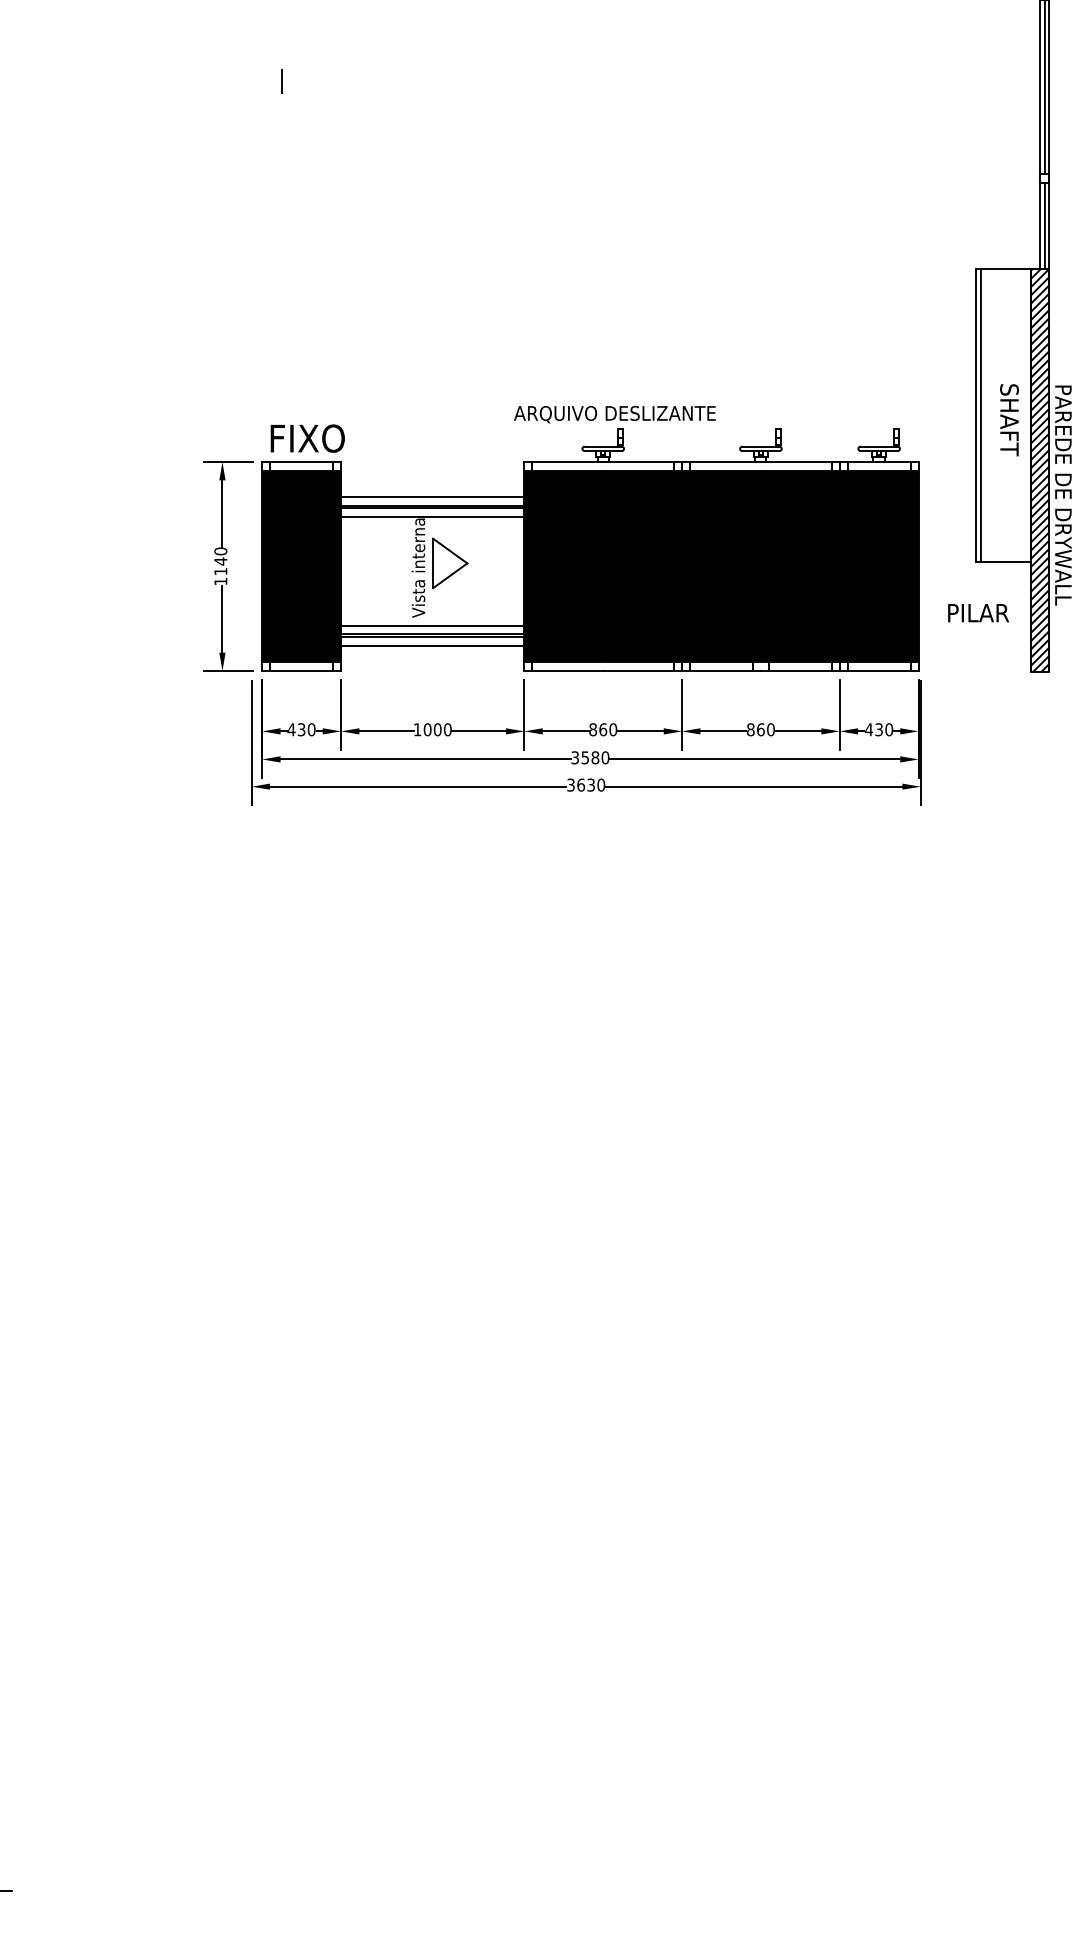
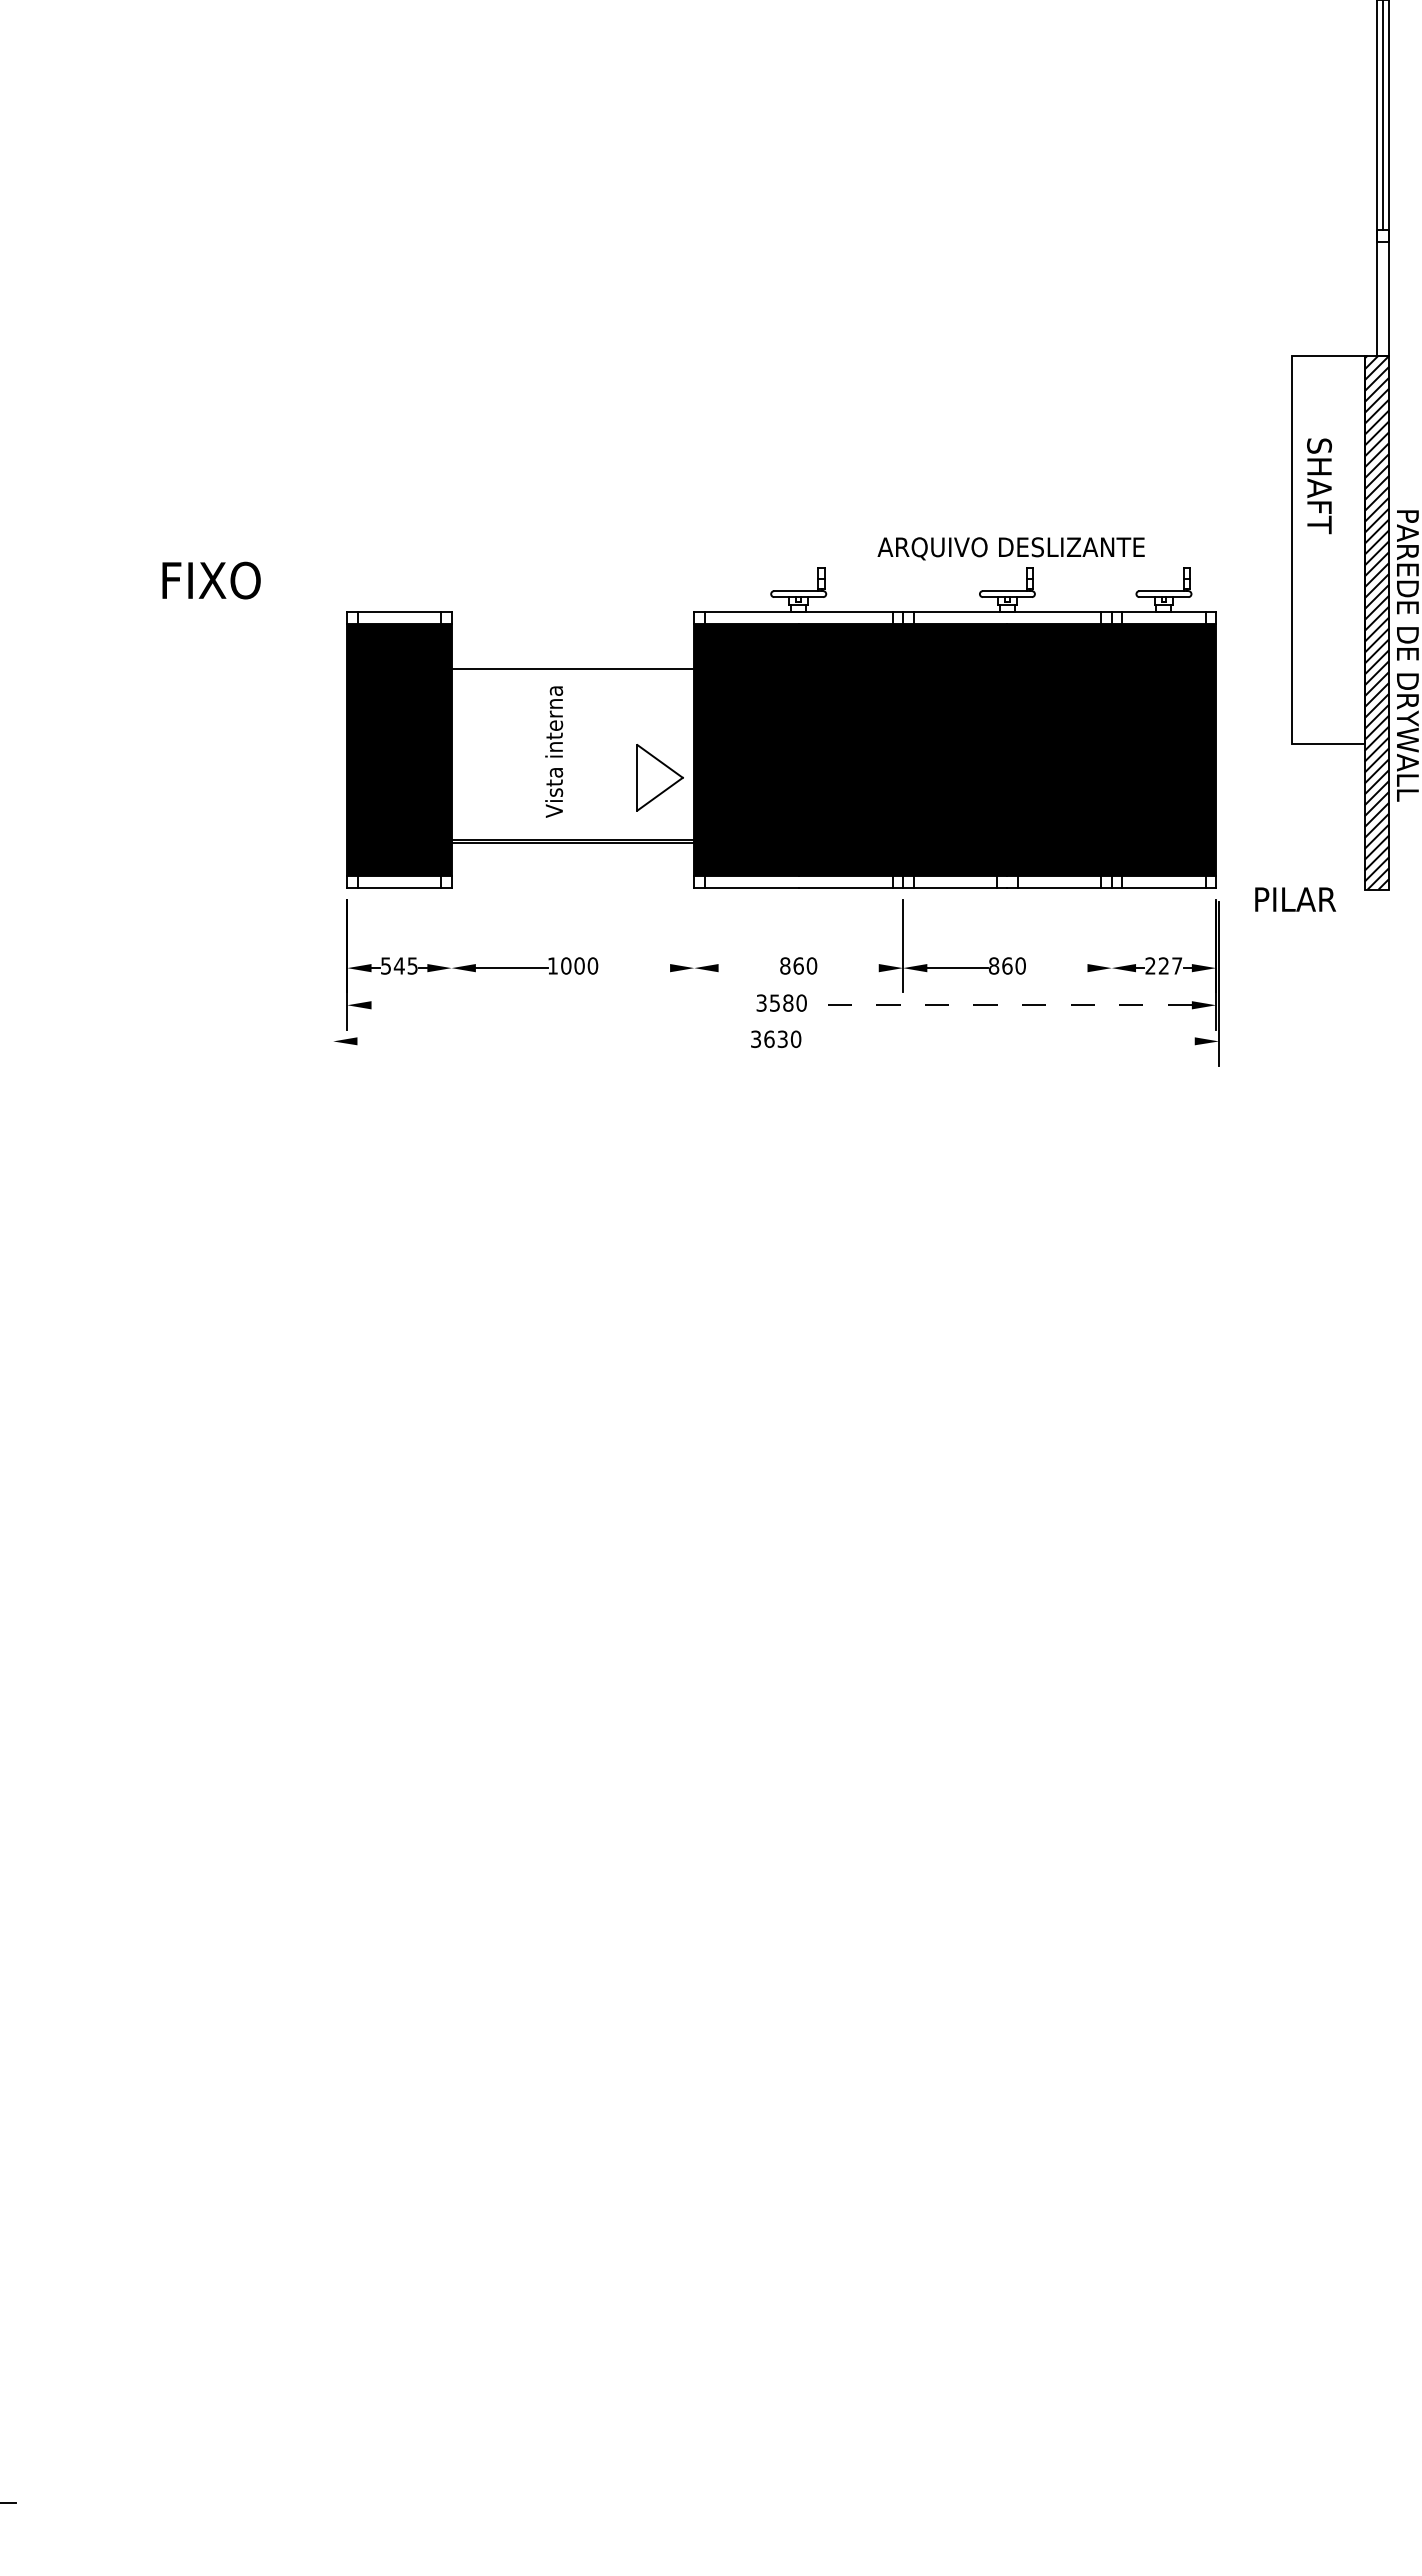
line: (282, 81) -> (373, 107), removed
line: (1044, 225) -> (1382, 298), removed
text: (614, 414) -> (1010, 548), moved
line: (981, 415) -> (1299, 549), removed
text: (1009, 420) -> (1319, 486), moved
text: (307, 438) -> (211, 580), moved
line: (432, 496) -> (572, 657), removed
line: (432, 508) -> (572, 672), removed
line: (432, 516) -> (572, 683), removed
part: (449, 563) -> (659, 777), moved
part: (228, 566) -> (302, 749), removed
text: (978, 613) -> (1295, 899), moved
line: (432, 625) -> (572, 828), removed
line: (432, 645) -> (572, 854), removed
line: (340, 715) -> (451, 946), removed
line: (524, 715) -> (694, 946), removed
line: (839, 715) -> (1111, 946), removed
text: (300, 729) -> (398, 965), 430 -> 545
text: (878, 729) -> (1163, 965), 430 -> 227
line: (479, 731) -> (634, 968), removed
line: (565, 731) -> (748, 968), removed
line: (640, 731) -> (848, 968), removed
line: (797, 731) -> (1056, 968), removed
line: (251, 742) -> (333, 983), removed
line: (425, 759) -> (563, 1005), removed
line: (754, 759) -> (999, 1005), solid -> dashed
line: (418, 786) -> (553, 1041), removed
line: (754, 786) -> (998, 1041), removed

